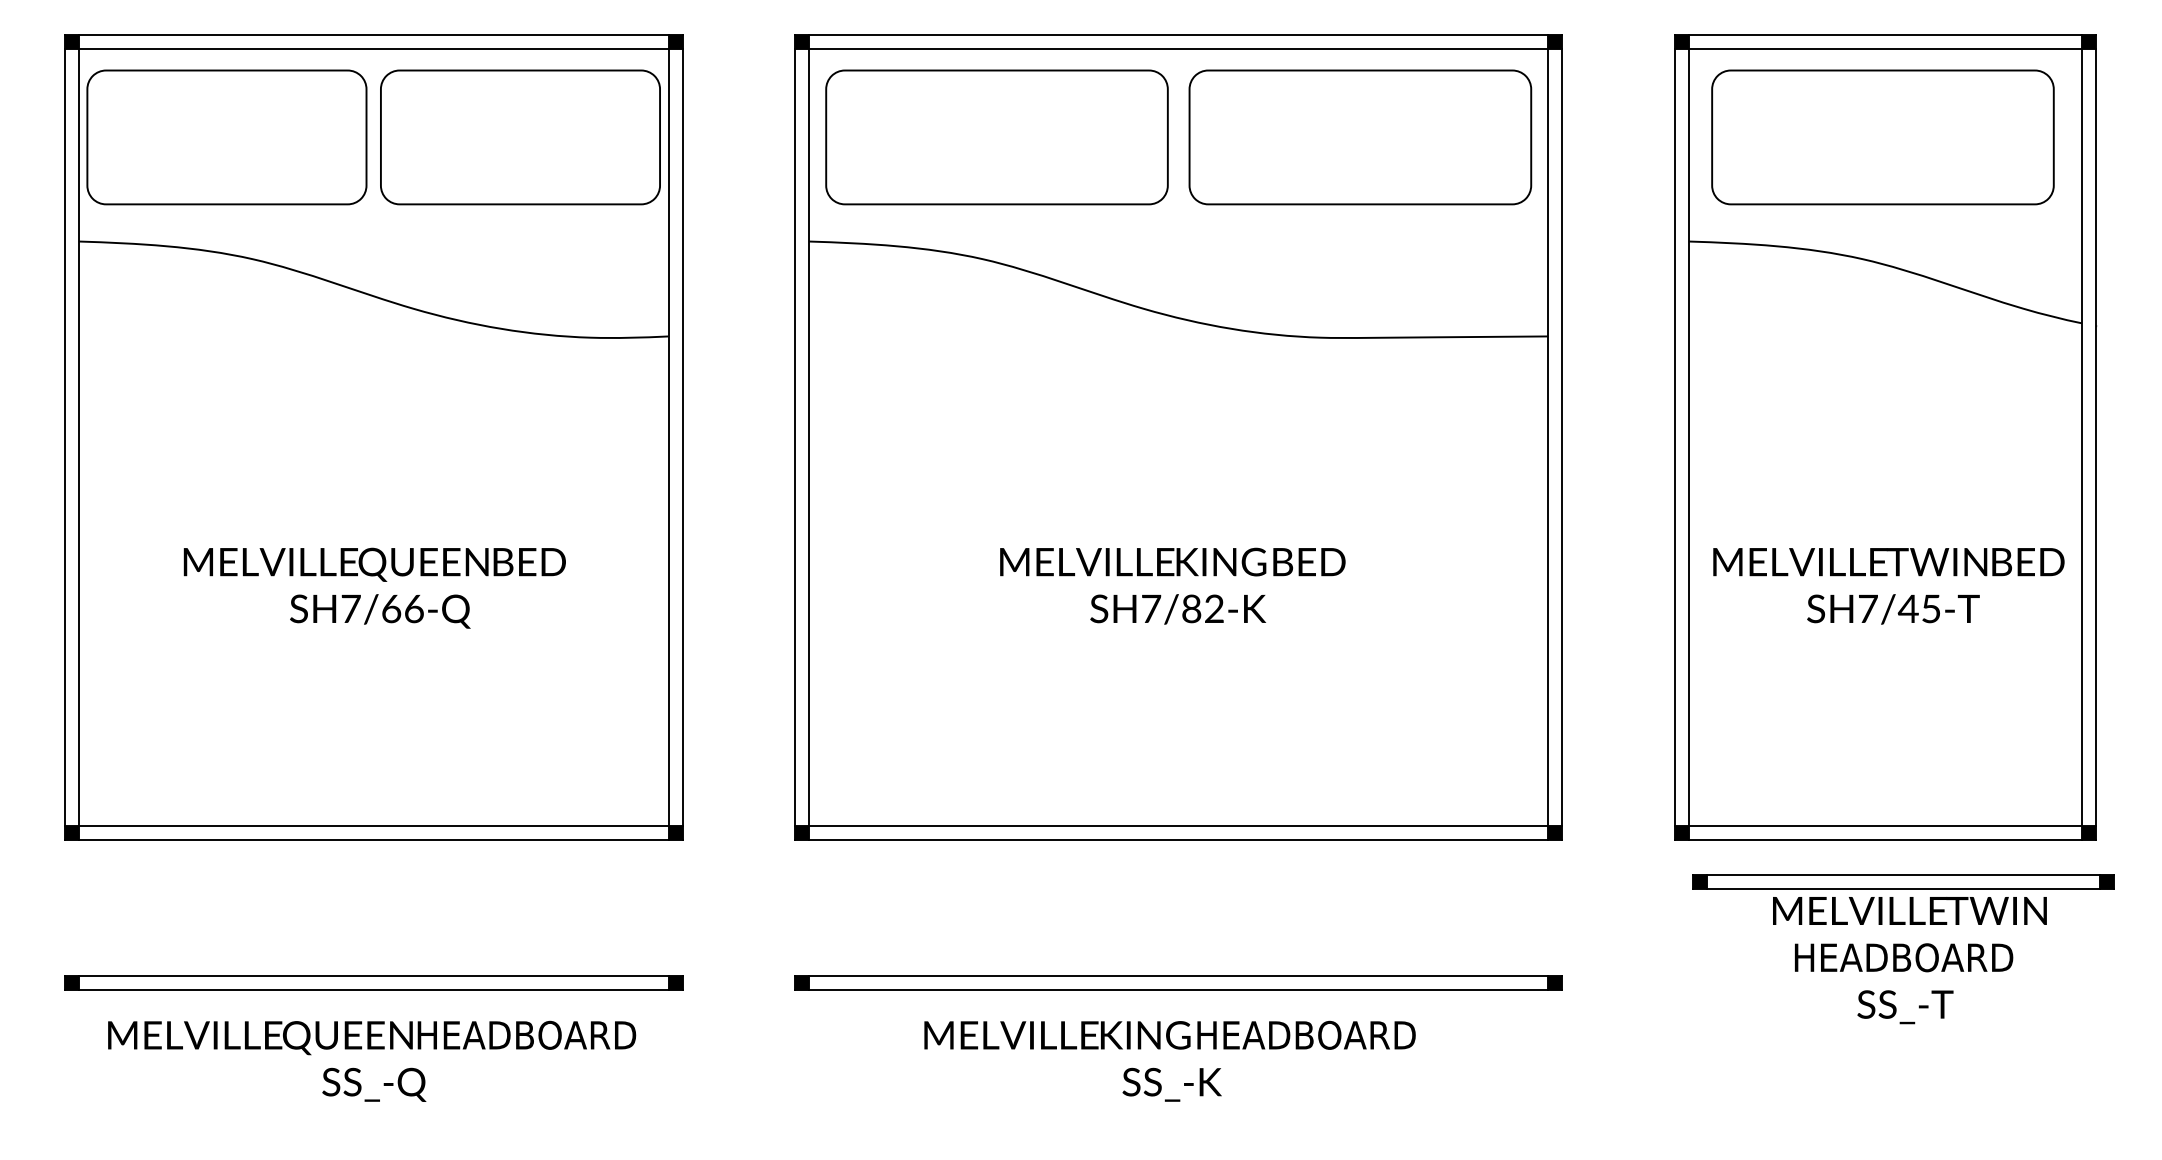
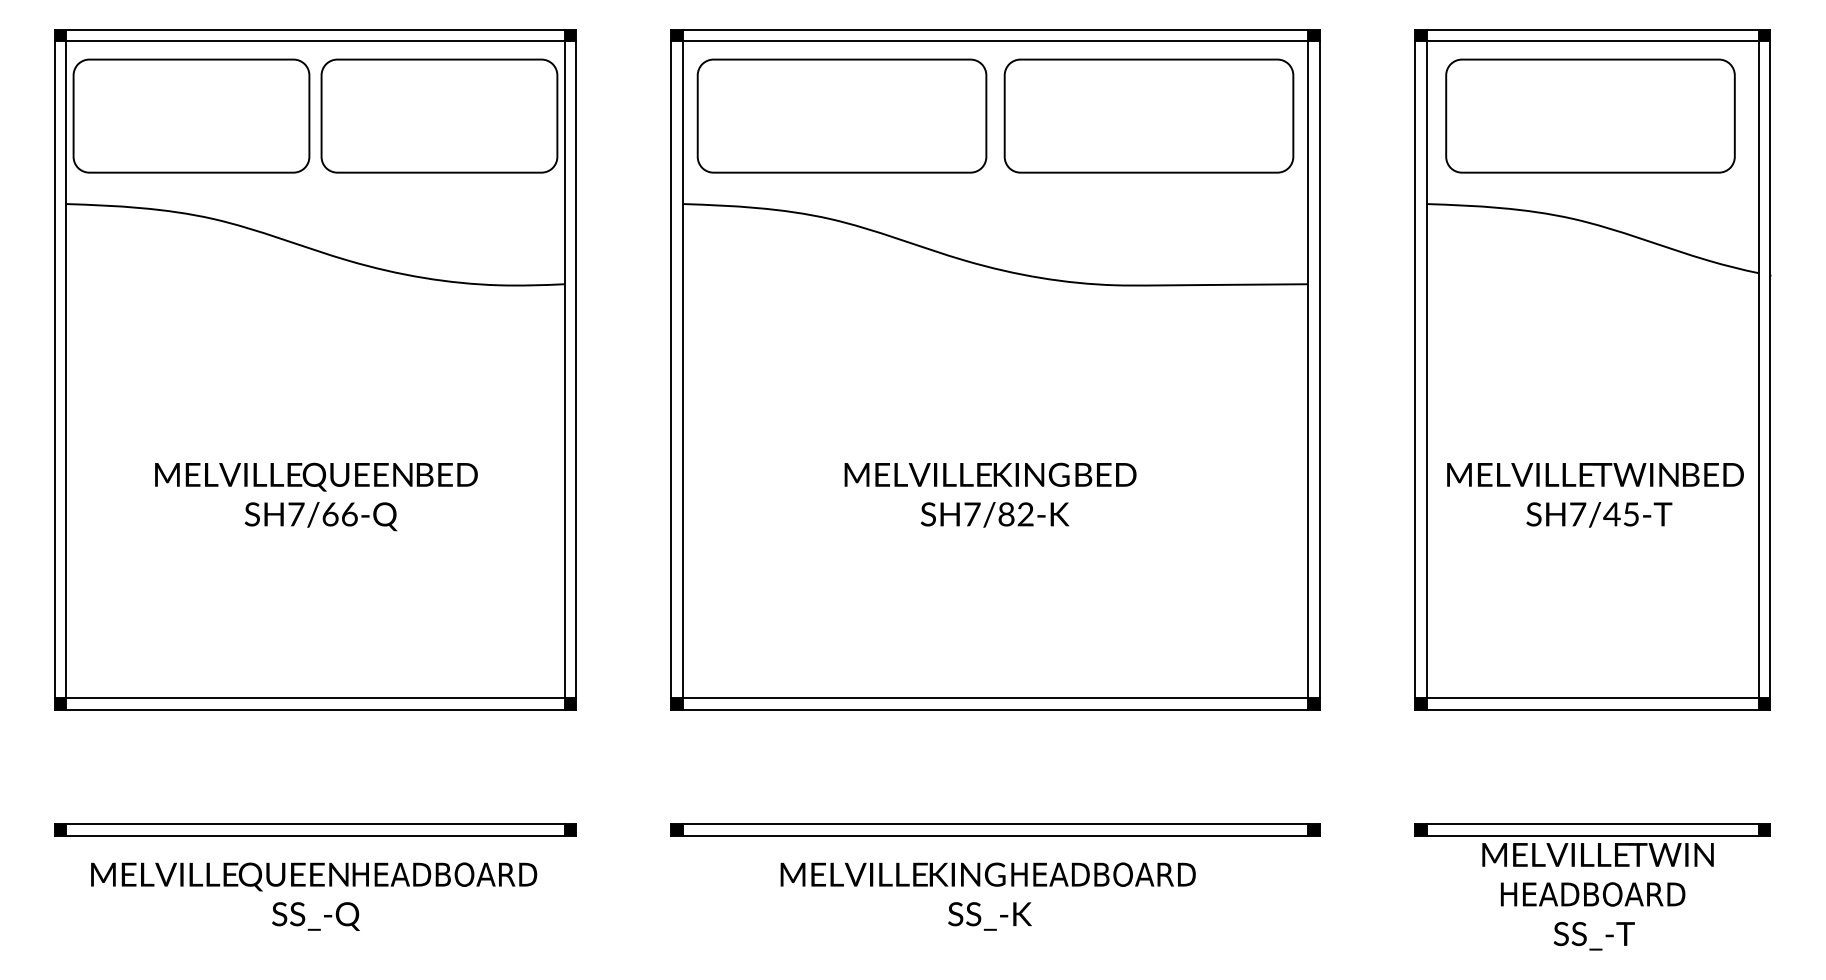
part: (1903, 949) -> (1592, 887), moved

